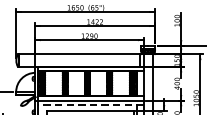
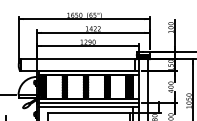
line: (90, 105) -> (88, 107), dashed -> solid

